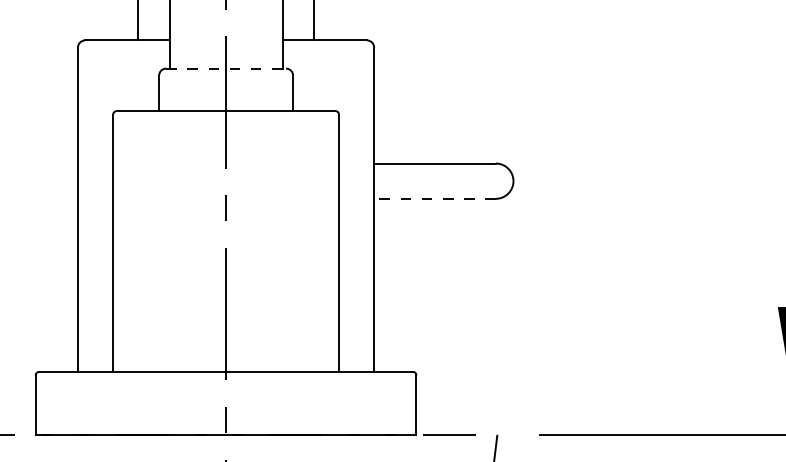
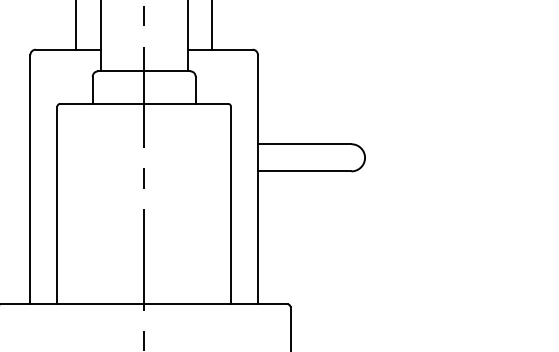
line: (226, 68) -> (144, 71), dashed -> solid
line: (435, 198) -> (305, 171), dashed -> solid

